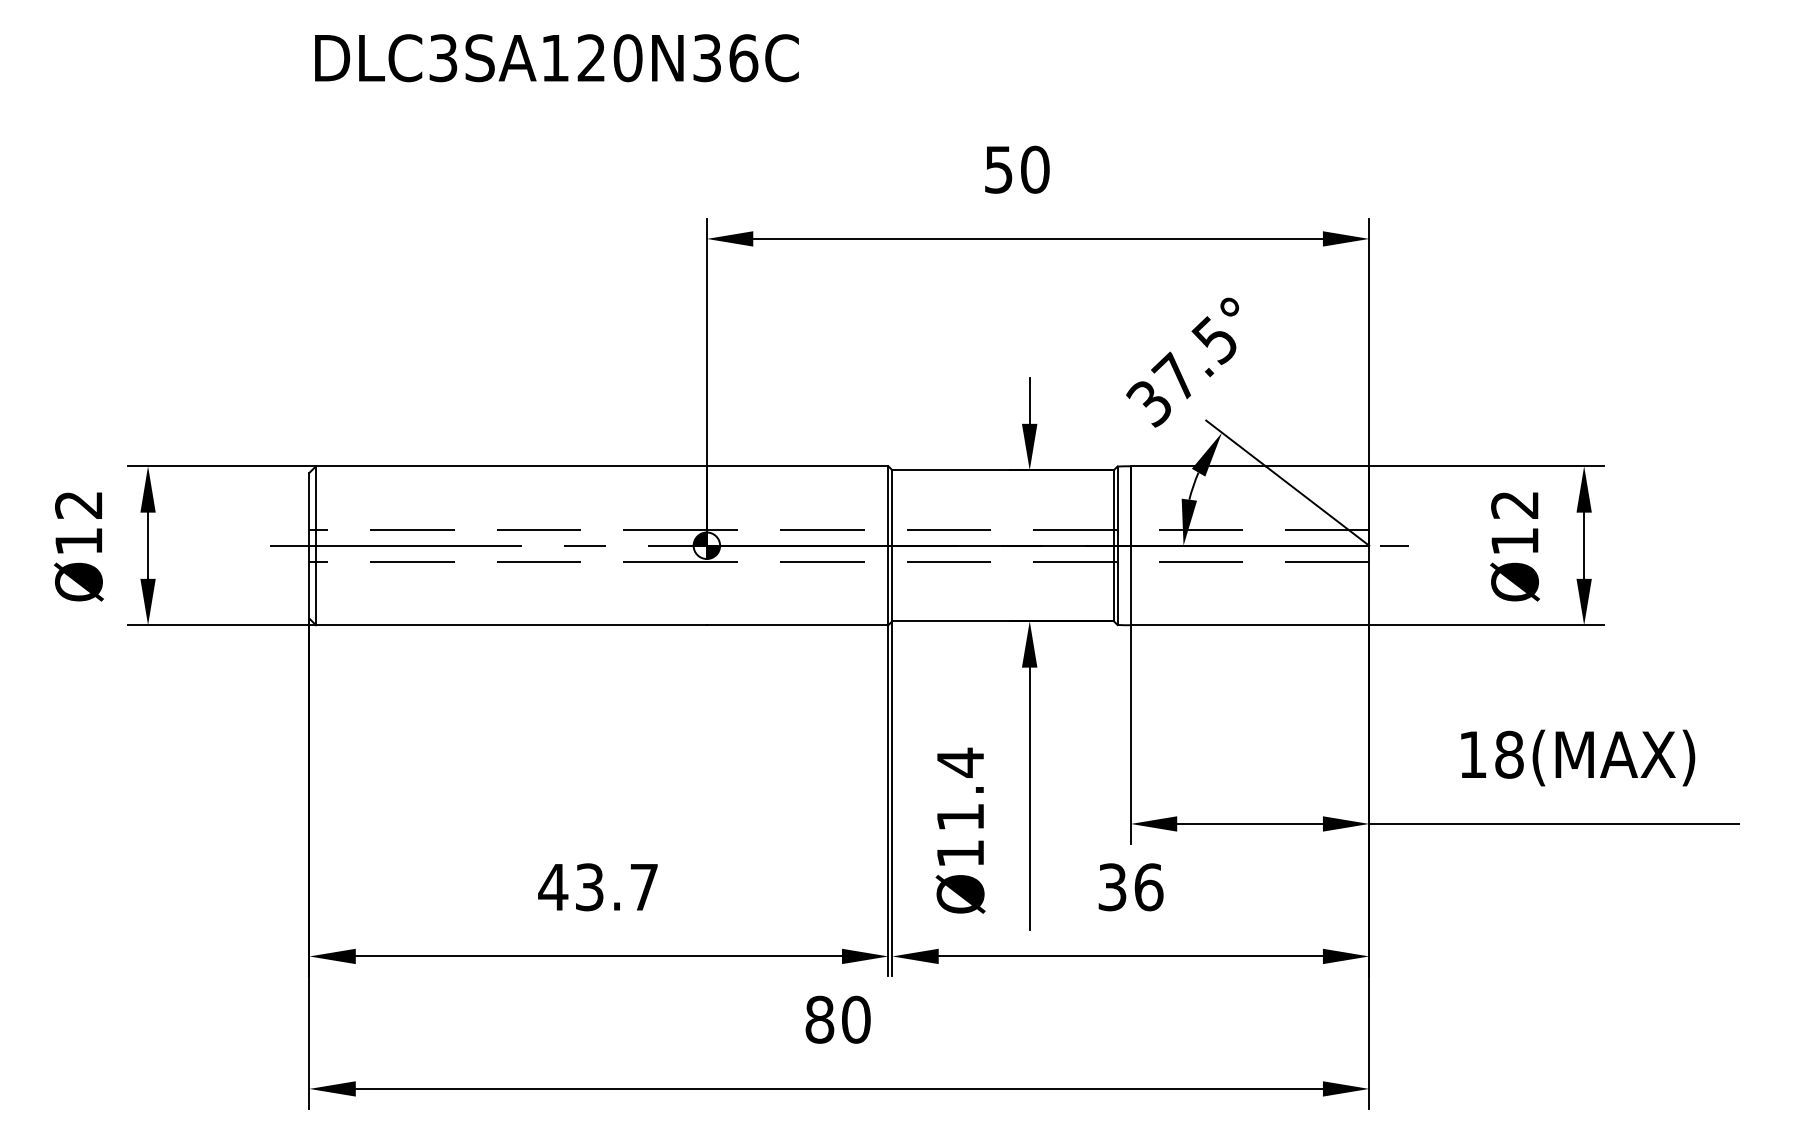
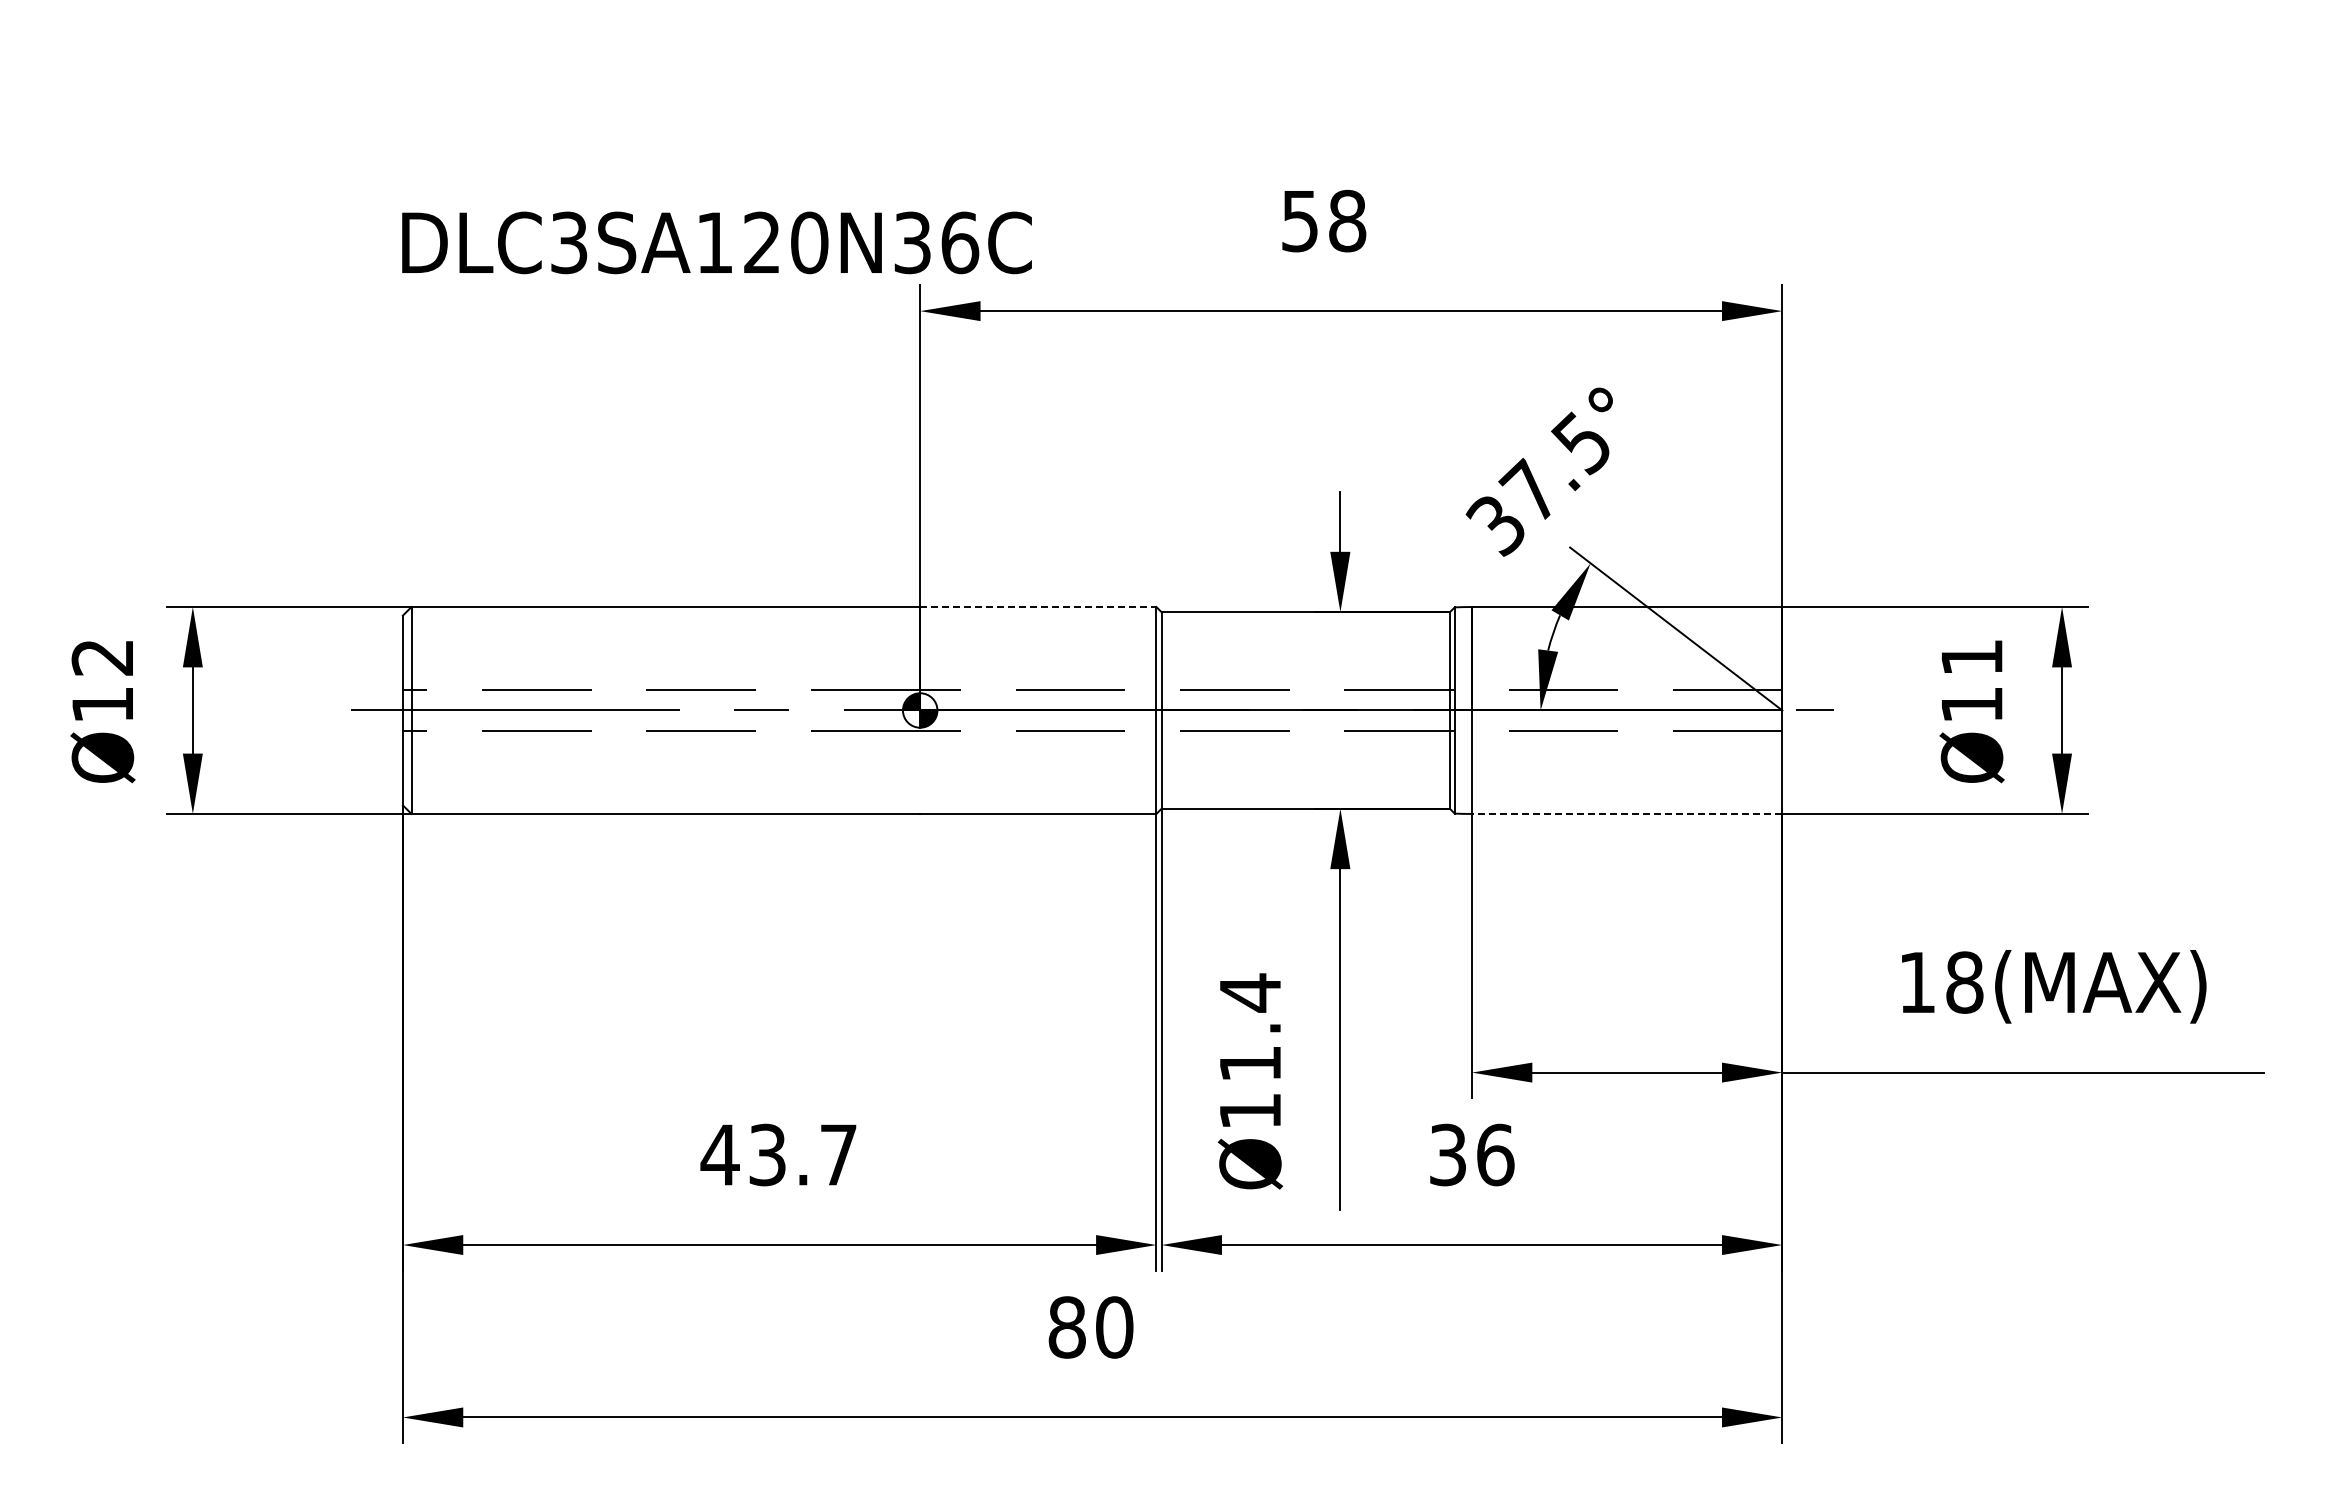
text: (556, 57) -> (716, 242), moved
text: (1035, 170) -> (1347, 221), 50 -> 58
line: (797, 466) -> (1038, 607), solid -> dashed
text: (1514, 505) -> (1971, 657), Ø12 -> Ø11
line: (1249, 624) -> (1626, 813), solid -> dashed

